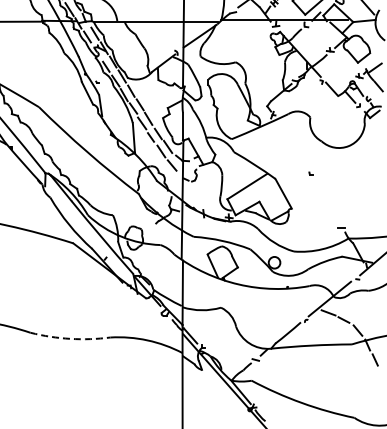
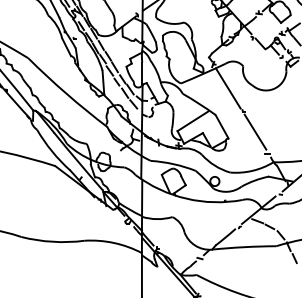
line: (290, 145) -> (227, 88), added
line: (325, 200) -> (255, 132), added
arc: (70, 338) -> (53, 241), dashed -> solid

